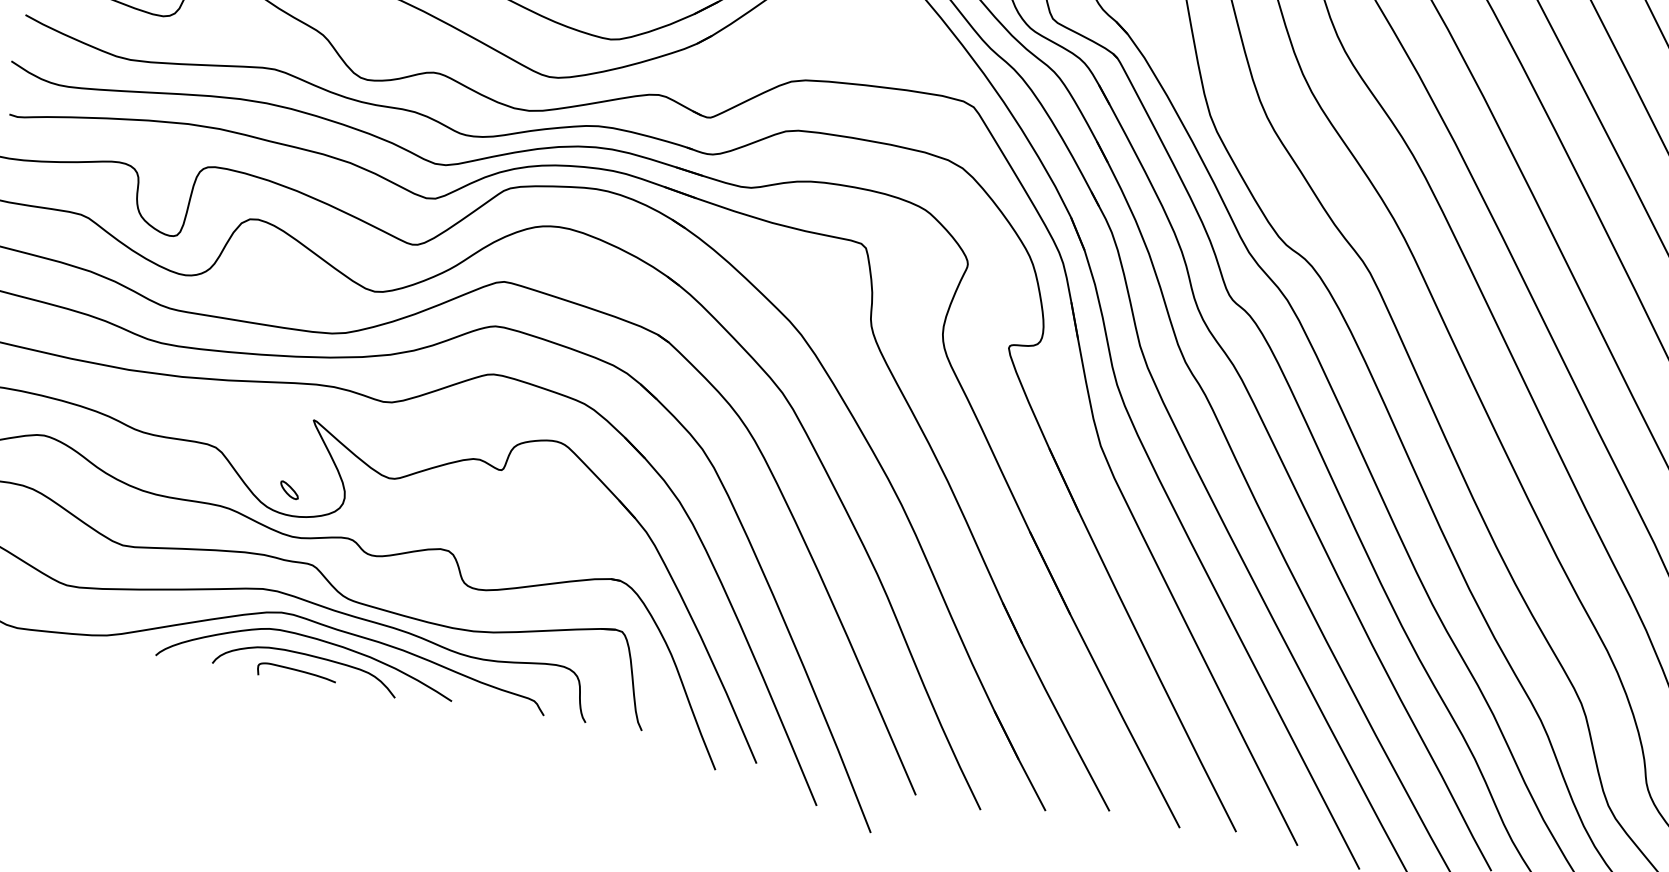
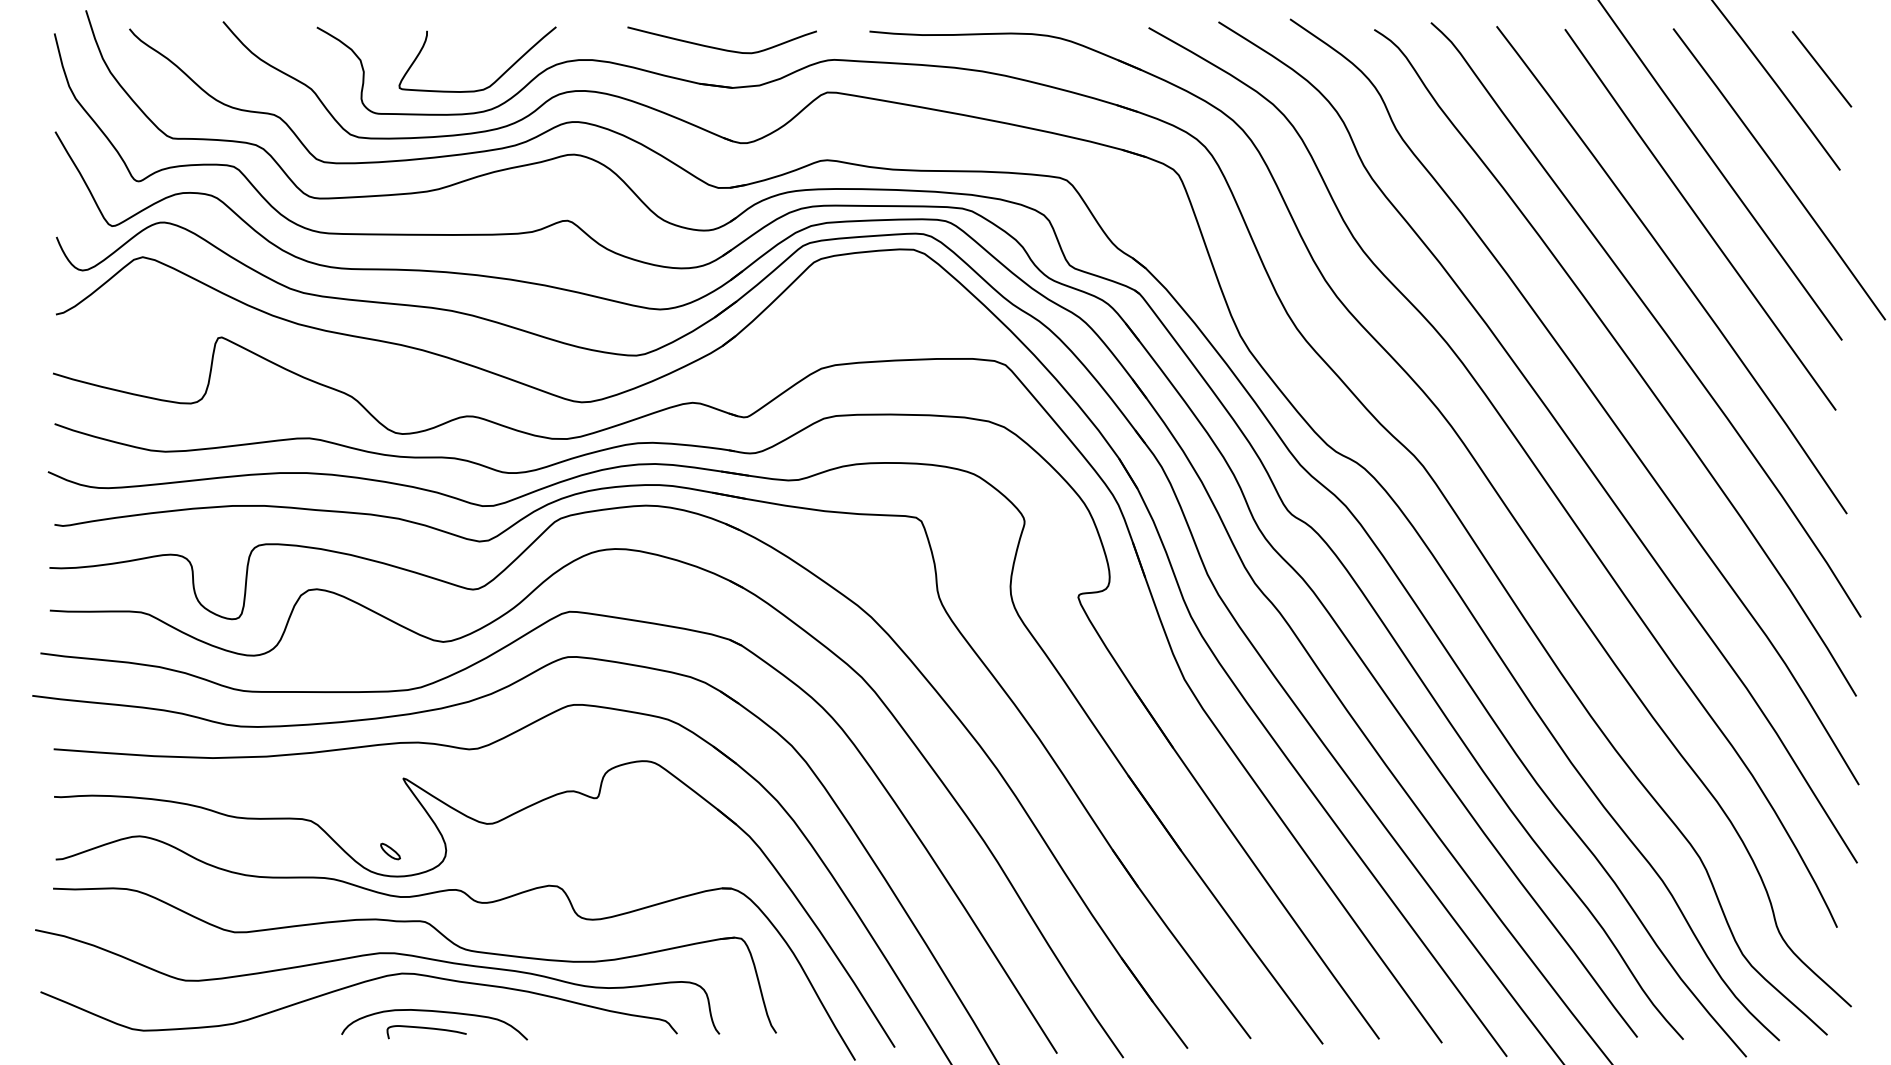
curve: (310, 638) -> (434, 994), removed

